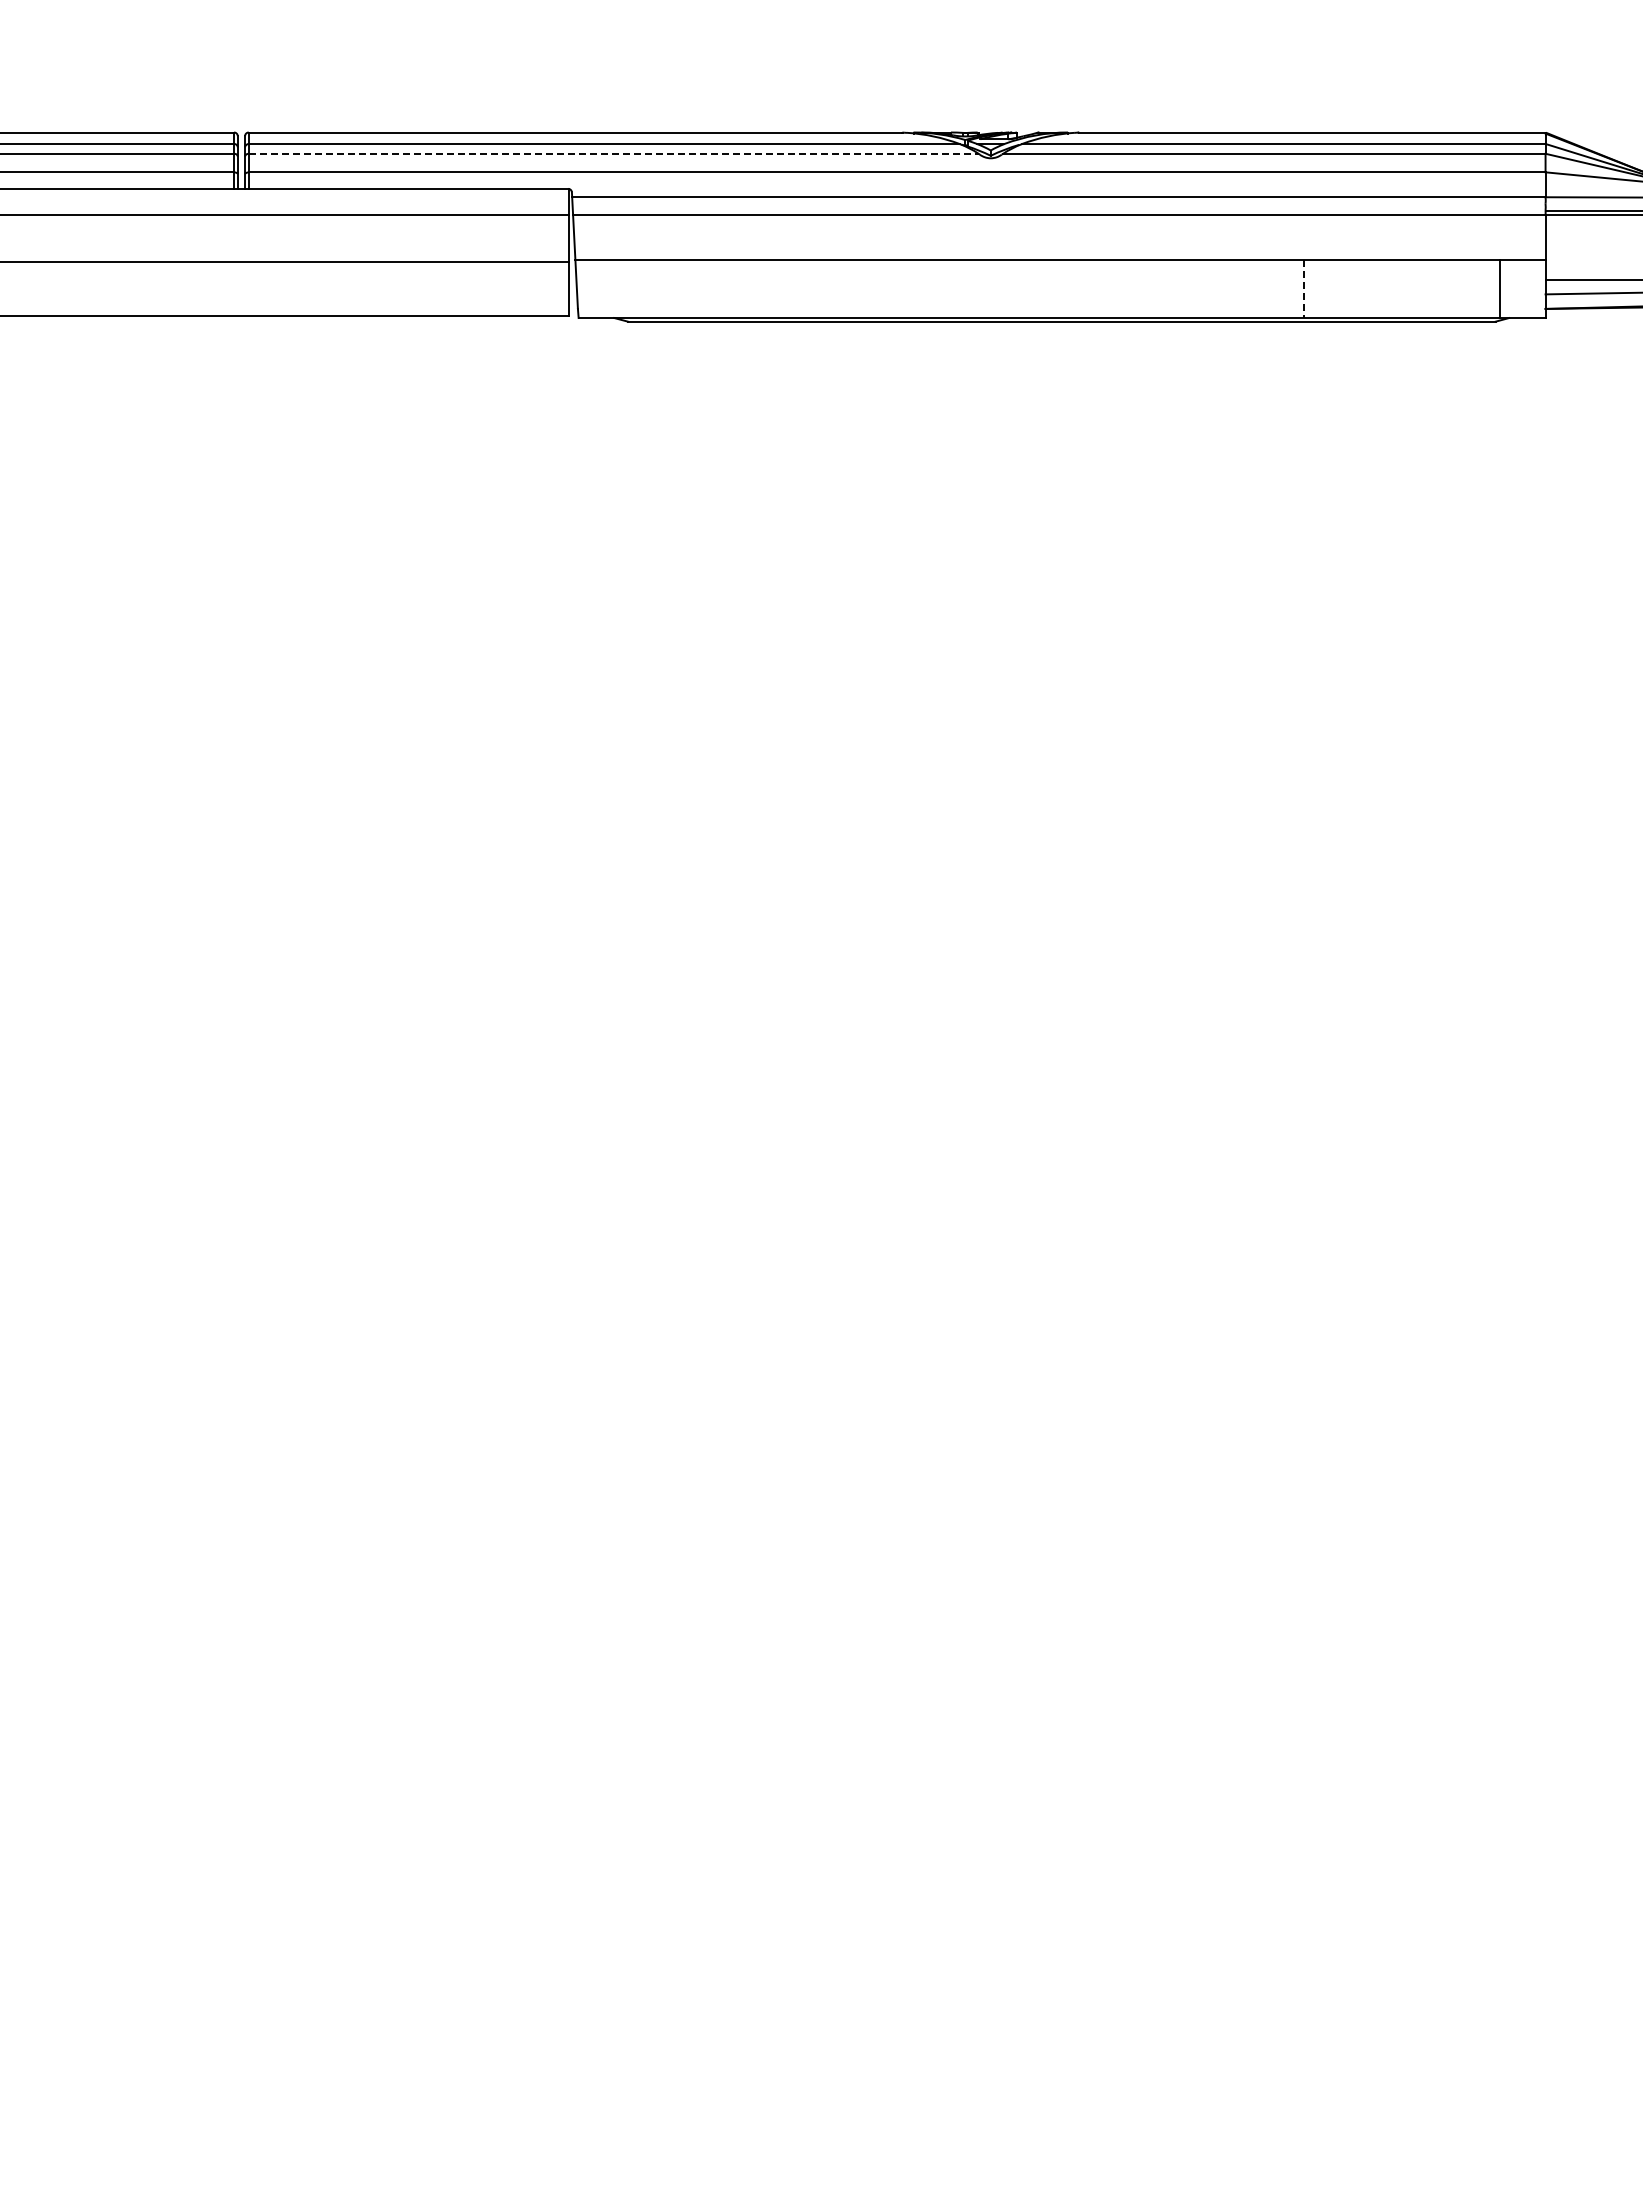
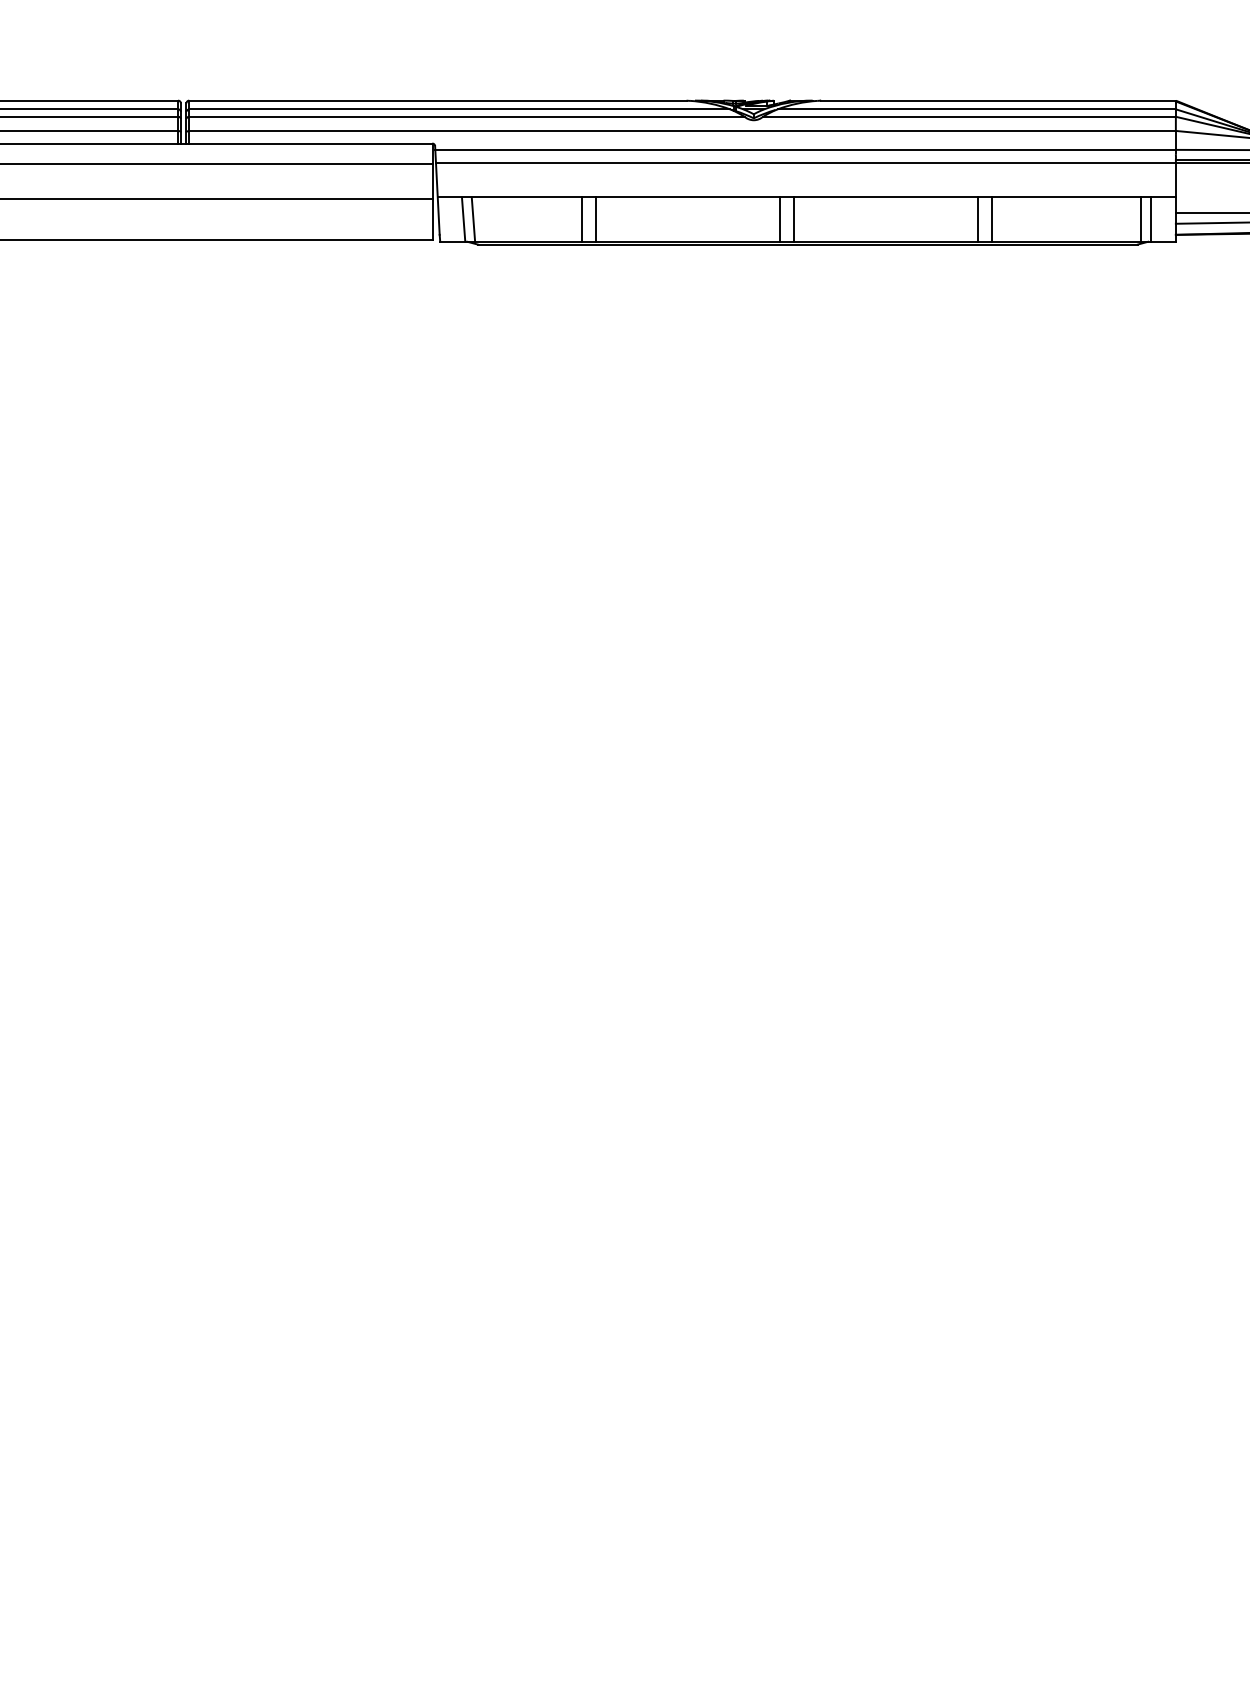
line: (613, 153) -> (466, 116), dashed -> solid
line: (609, 288) -> (463, 219), added
line: (622, 288) -> (473, 219), added
line: (765, 288) -> (582, 219), added
line: (783, 288) -> (596, 219), added
line: (1025, 288) -> (780, 219), added
line: (1043, 288) -> (793, 219), added
line: (1285, 288) -> (978, 219), added
line: (1512, 288) -> (1150, 219), added
line: (1303, 289) -> (991, 220), dashed -> solid

